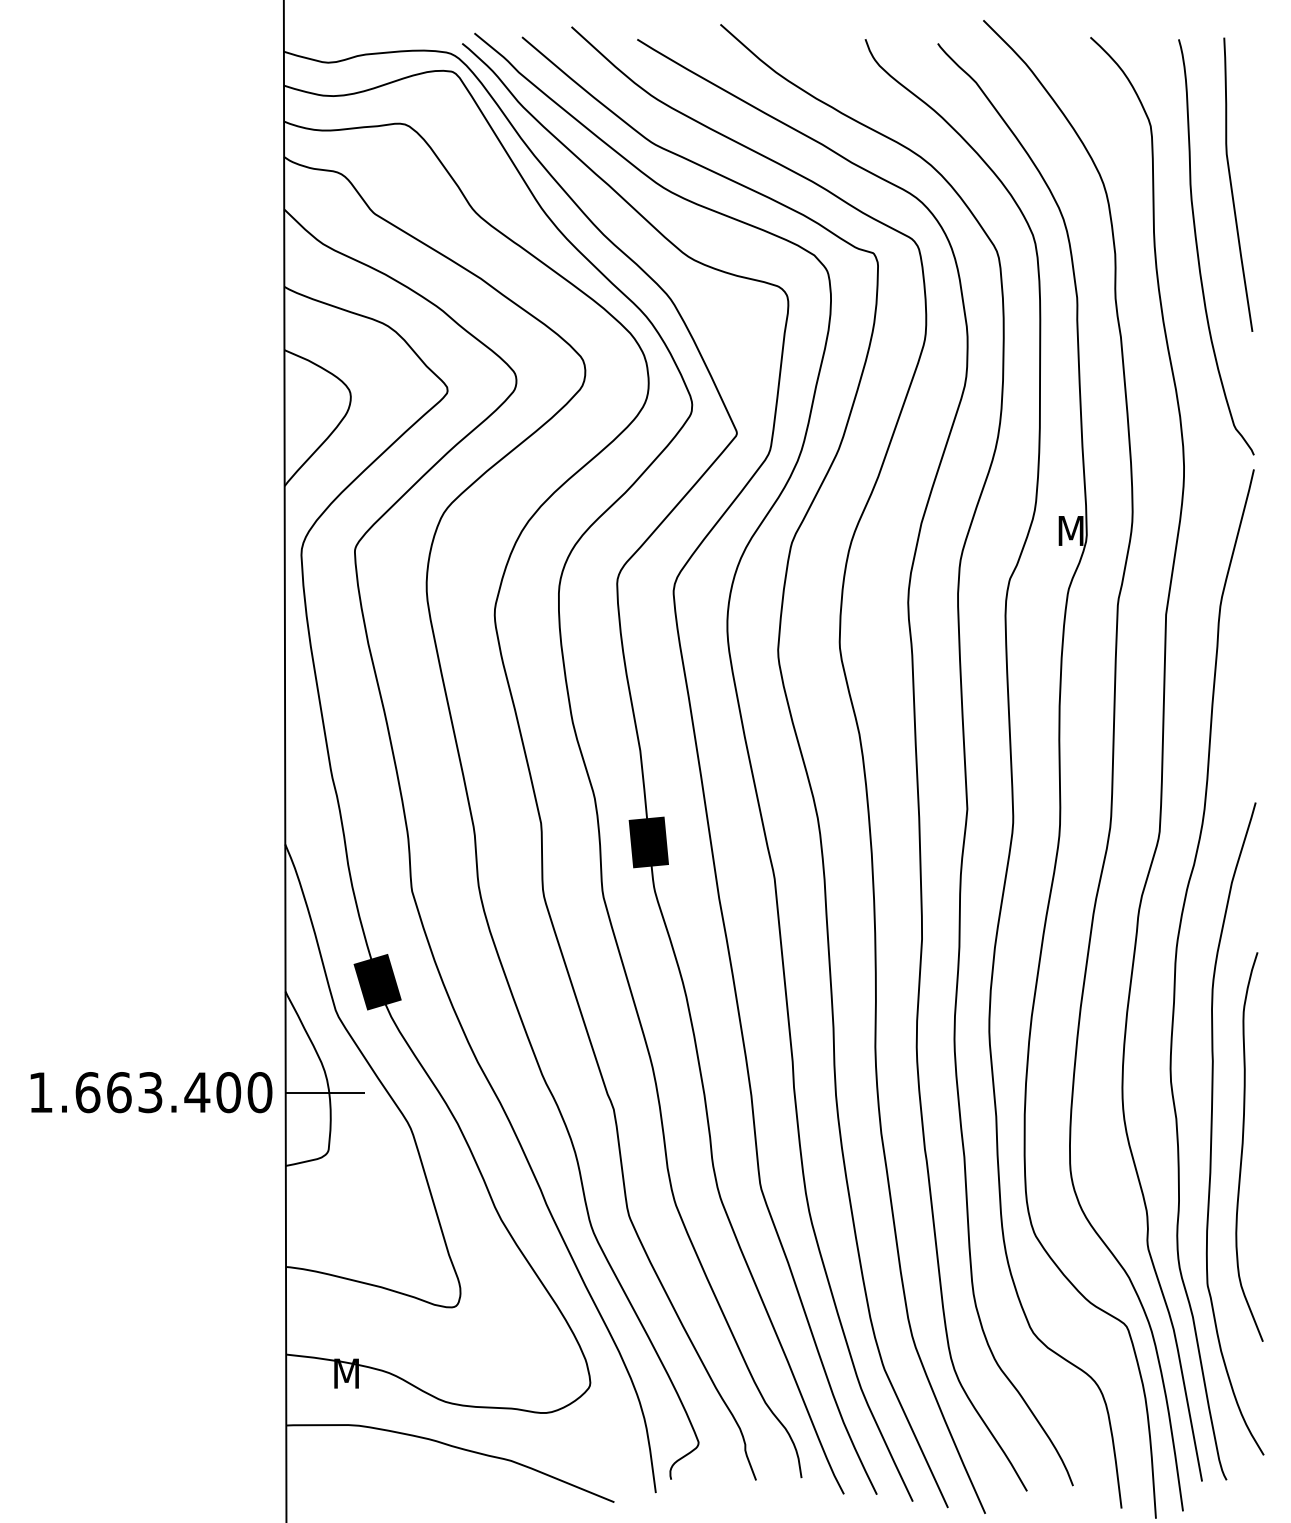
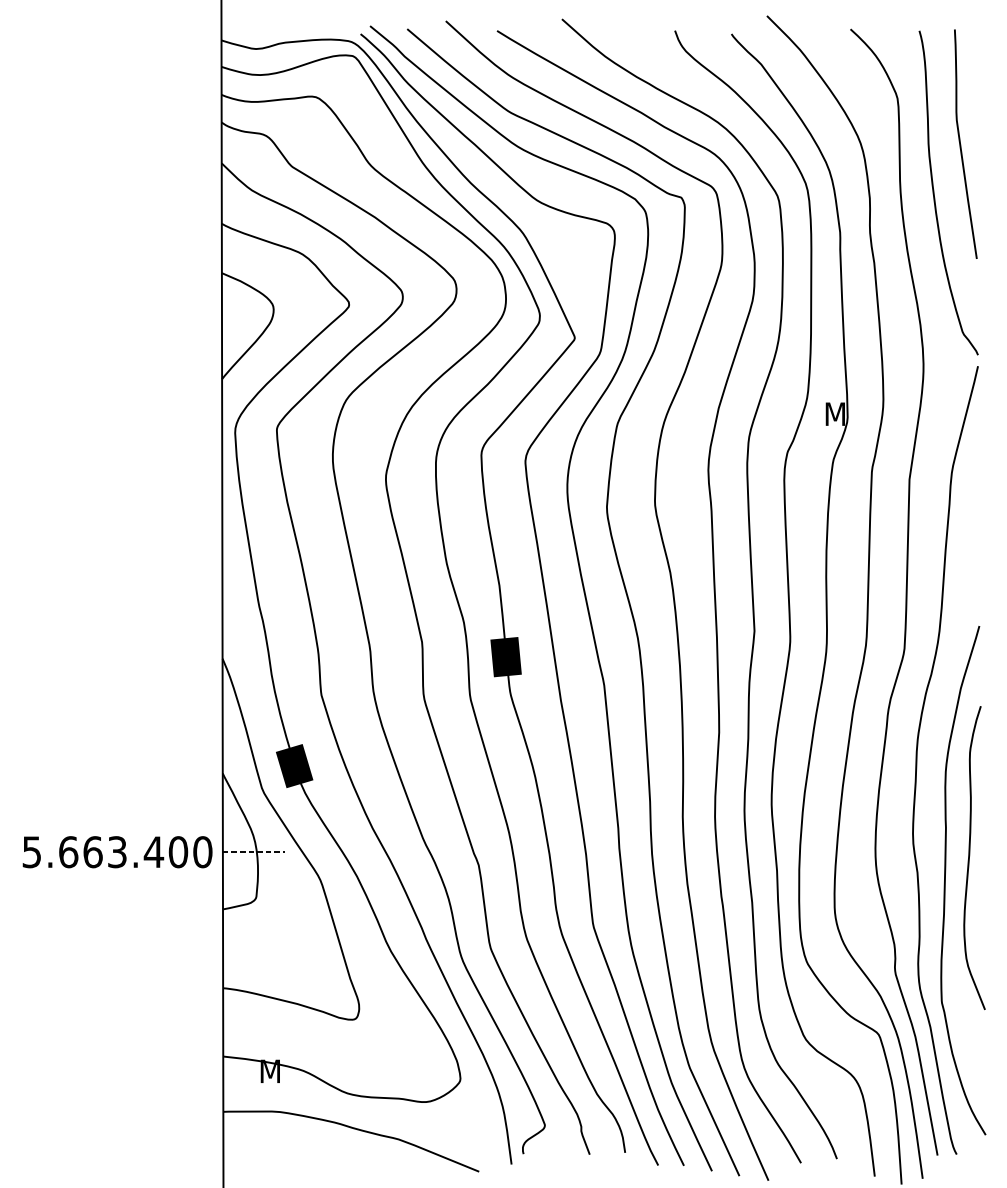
text: (40, 1092) -> (31, 852), 1.663.400 -> 5.663.400
line: (325, 1092) -> (253, 852), solid -> dashed
curve: (1243, 1146) -> (969, 857), moved

